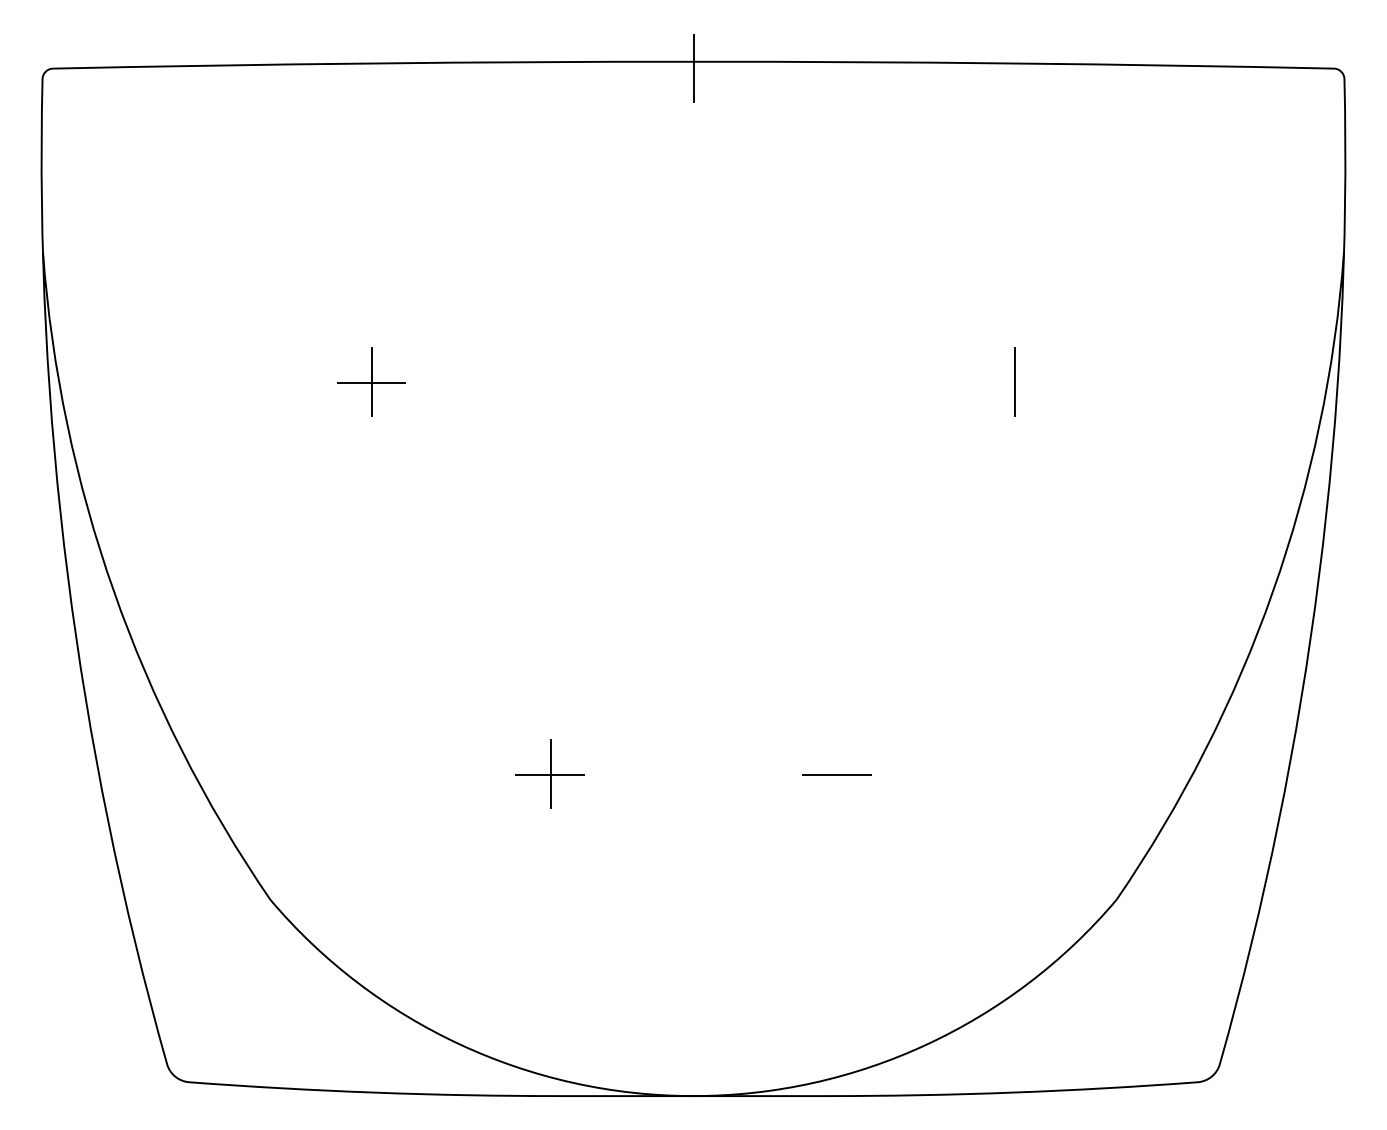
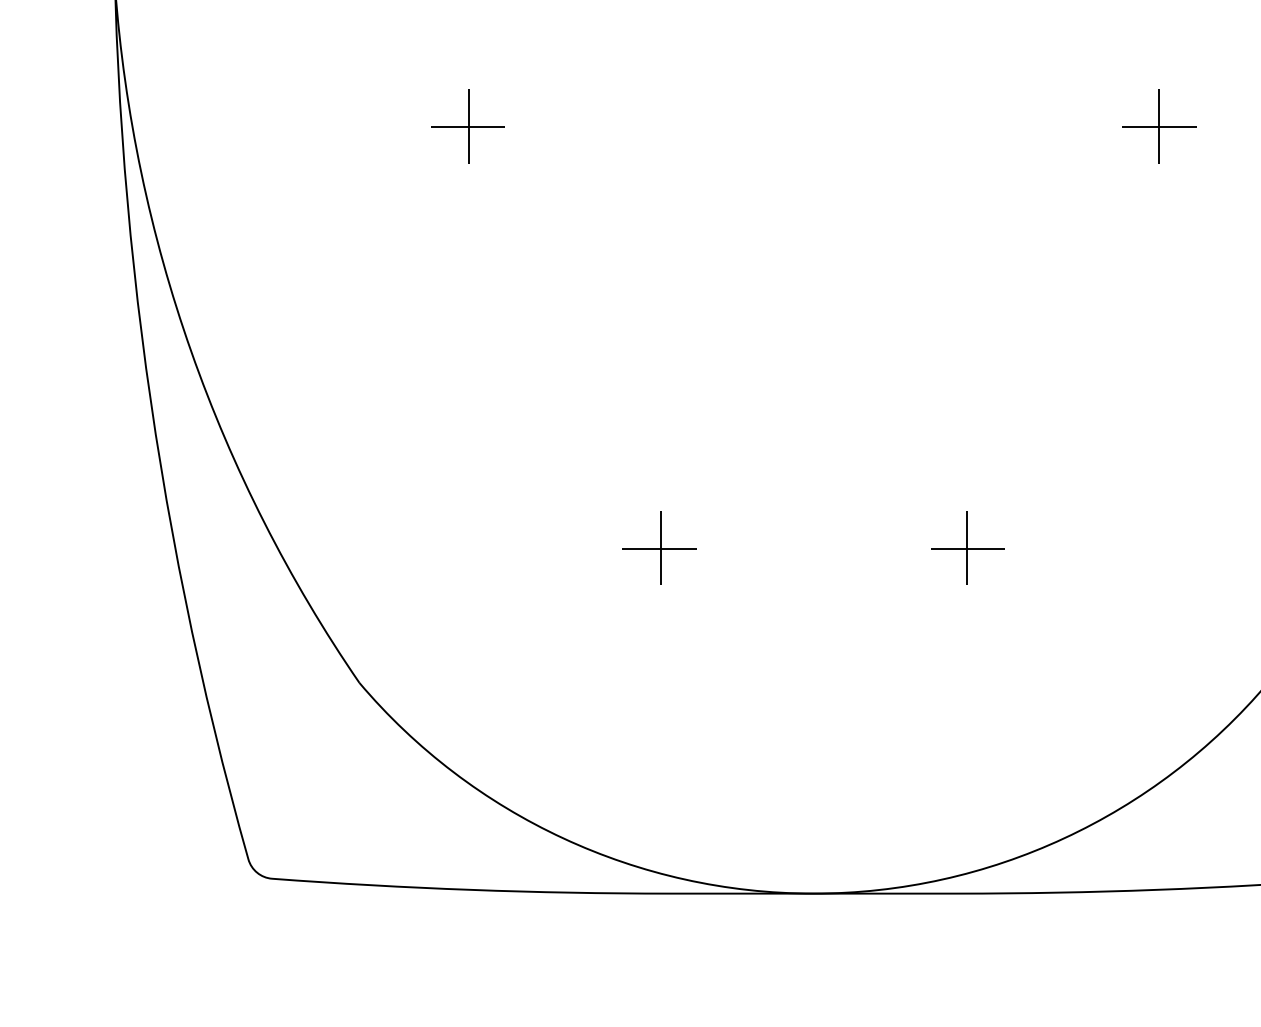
line: (1014, 382) -> (1158, 127), added
line: (836, 774) -> (967, 548), added

